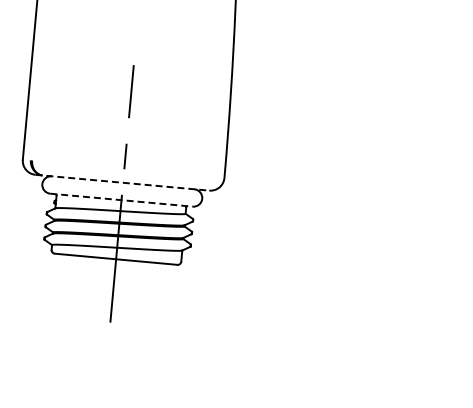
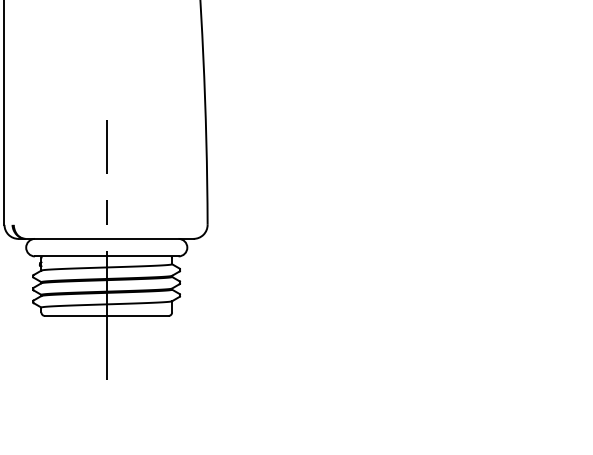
line: (122, 182) -> (106, 238), dashed -> solid
line: (121, 200) -> (106, 256), dashed -> solid

